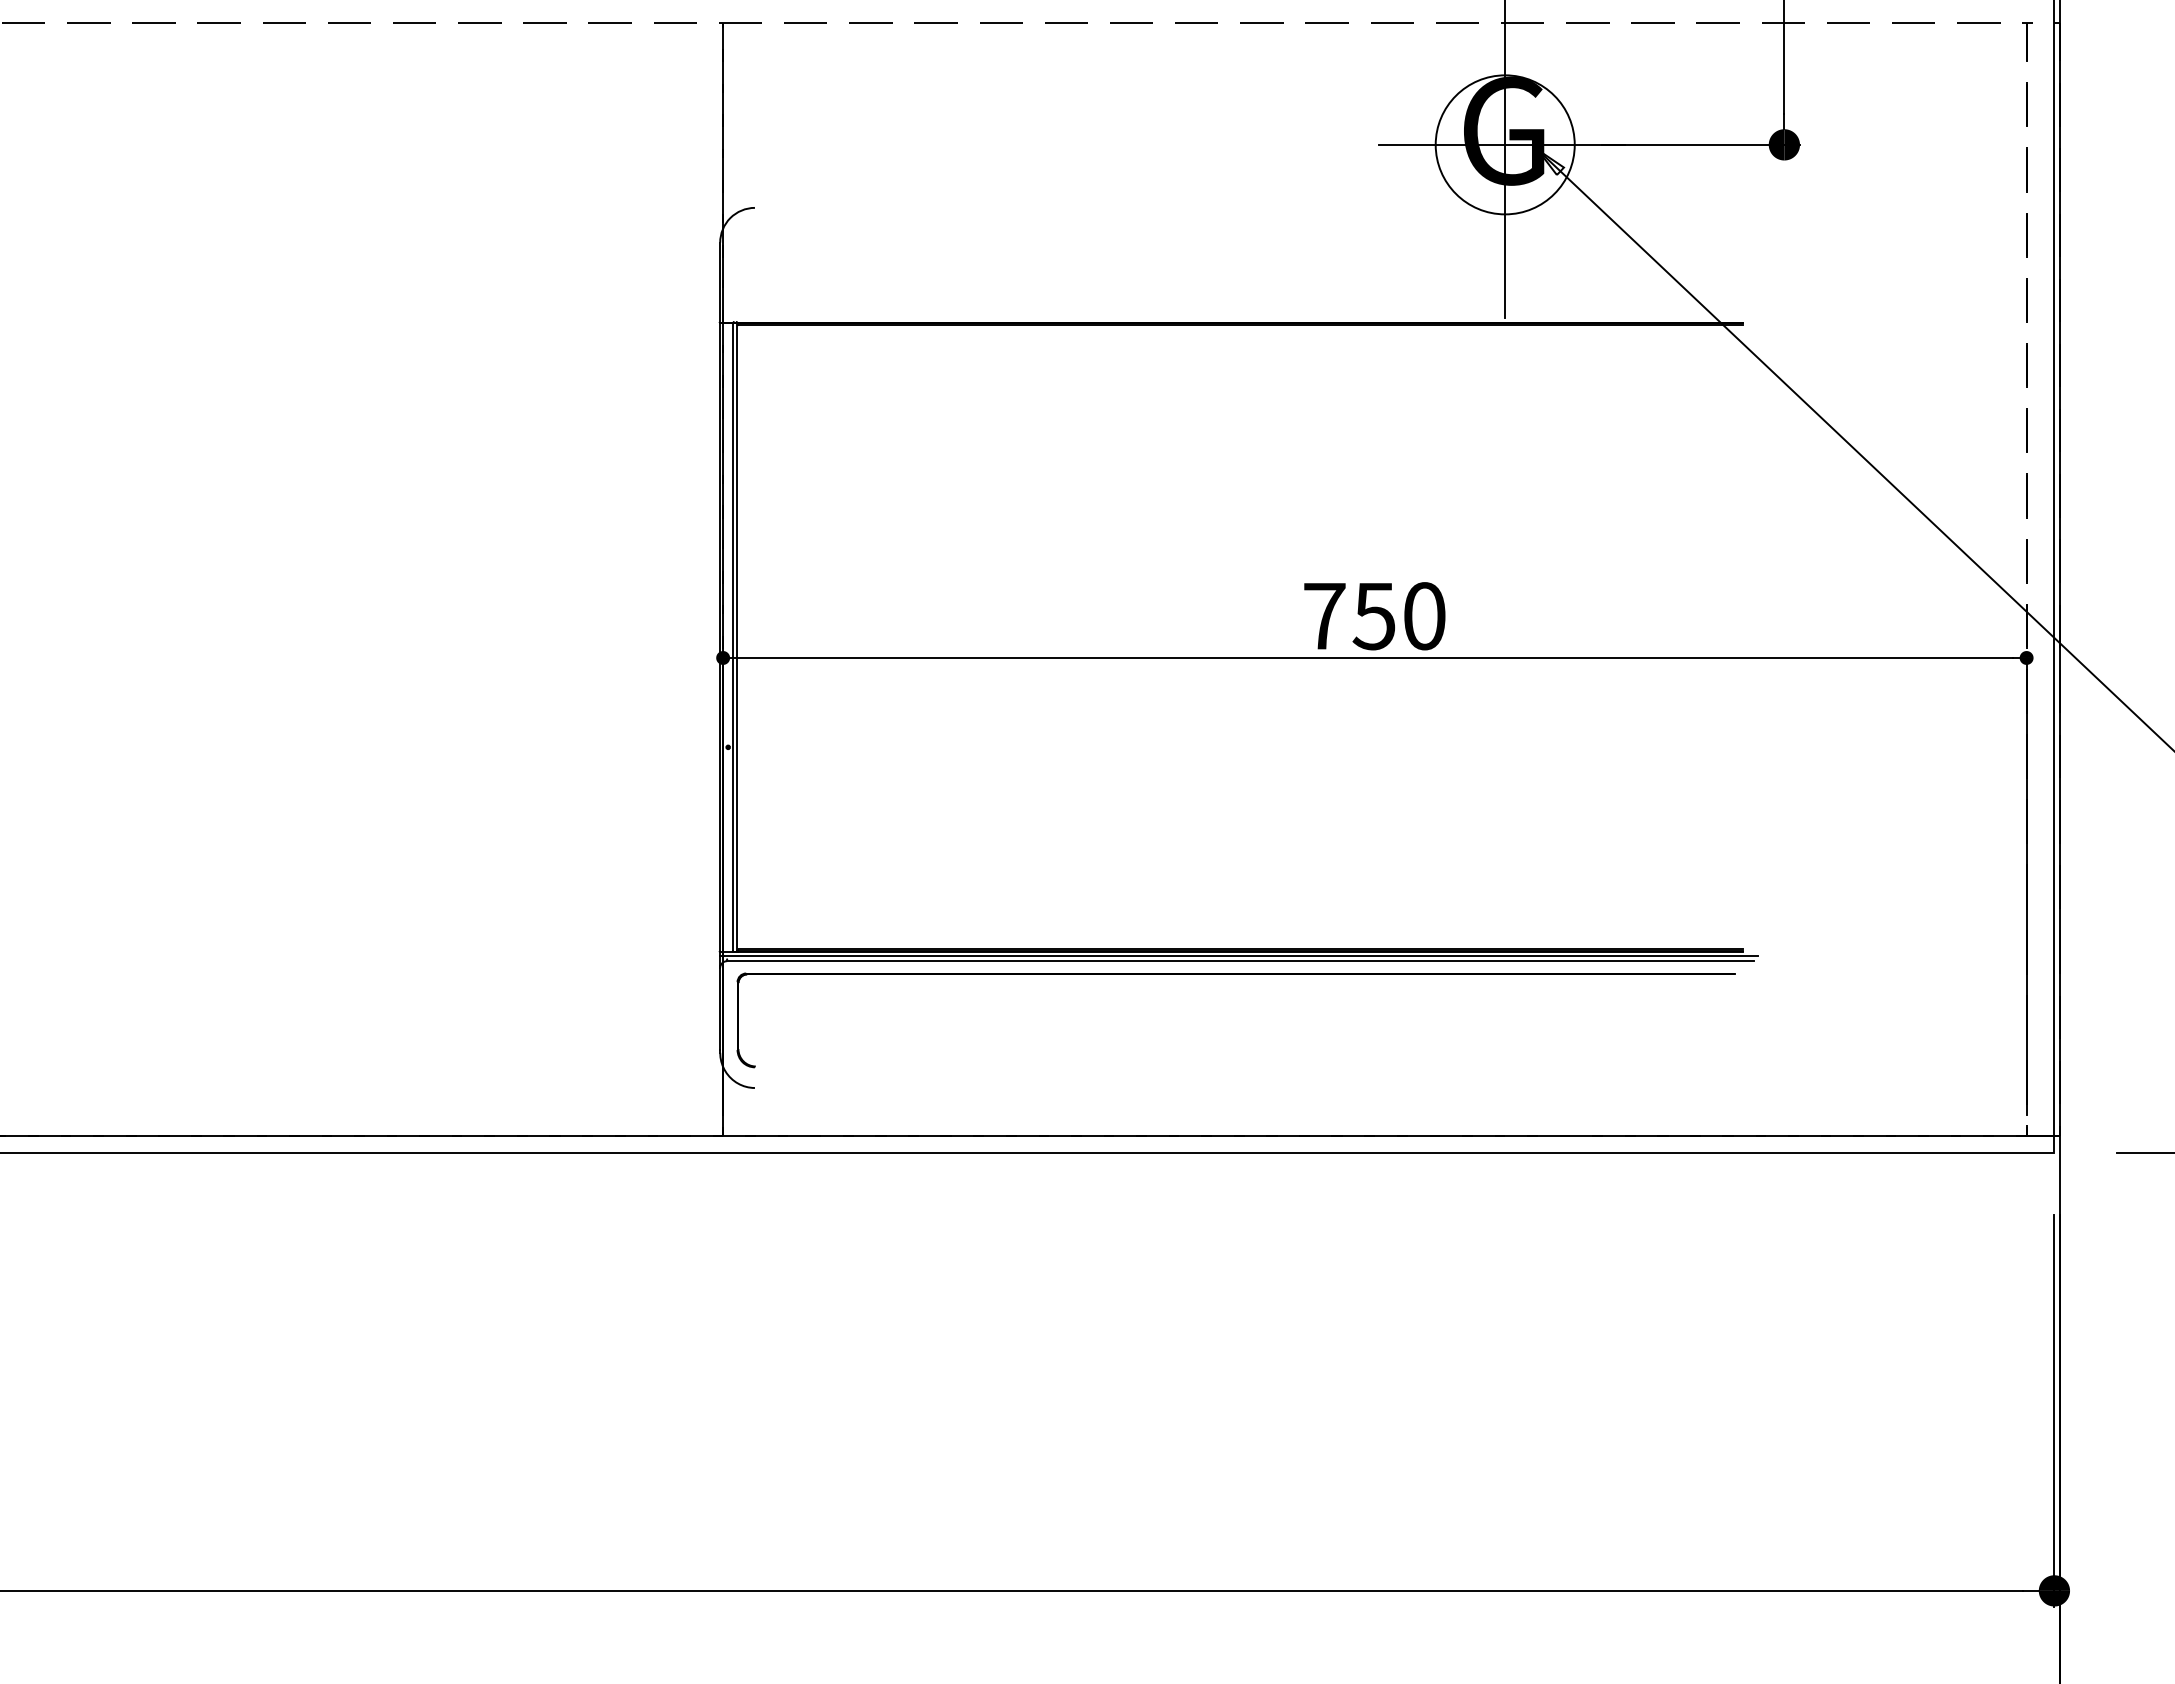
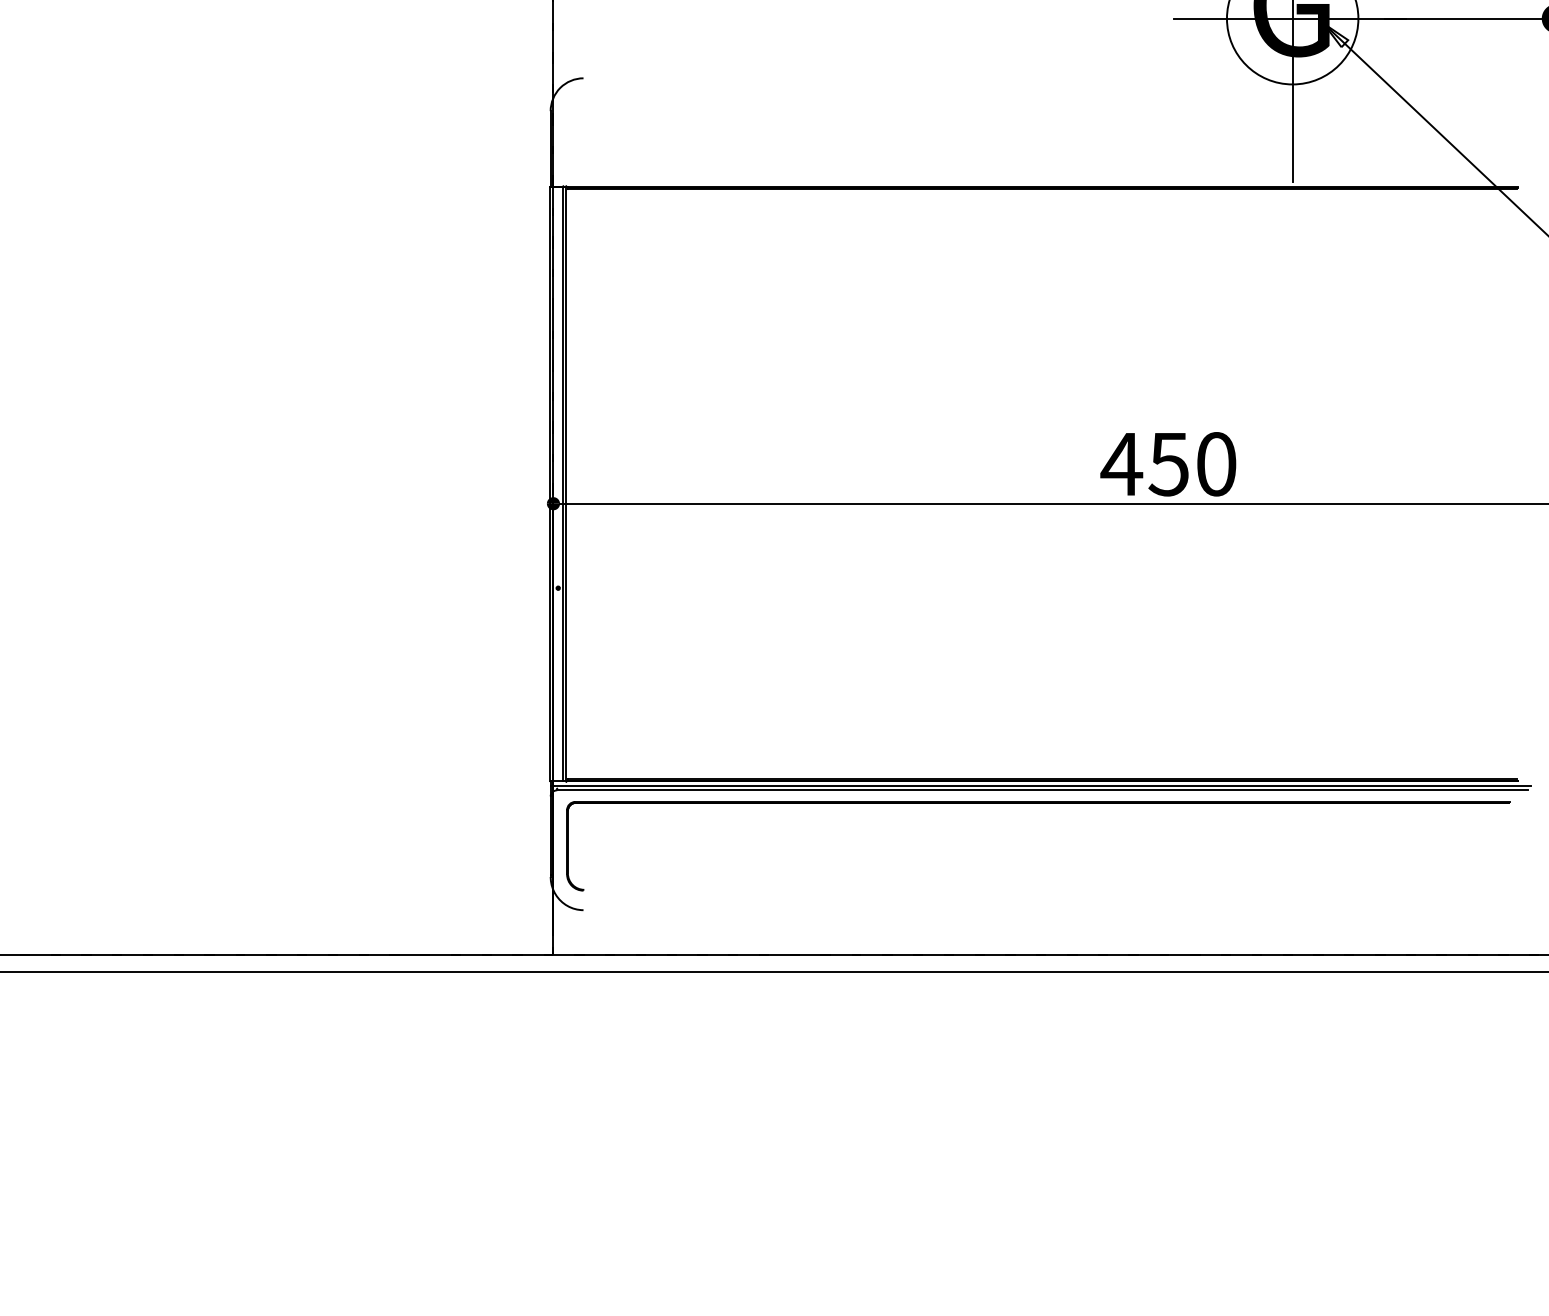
text: (1324, 616) -> (1121, 464), 750 -> 450

